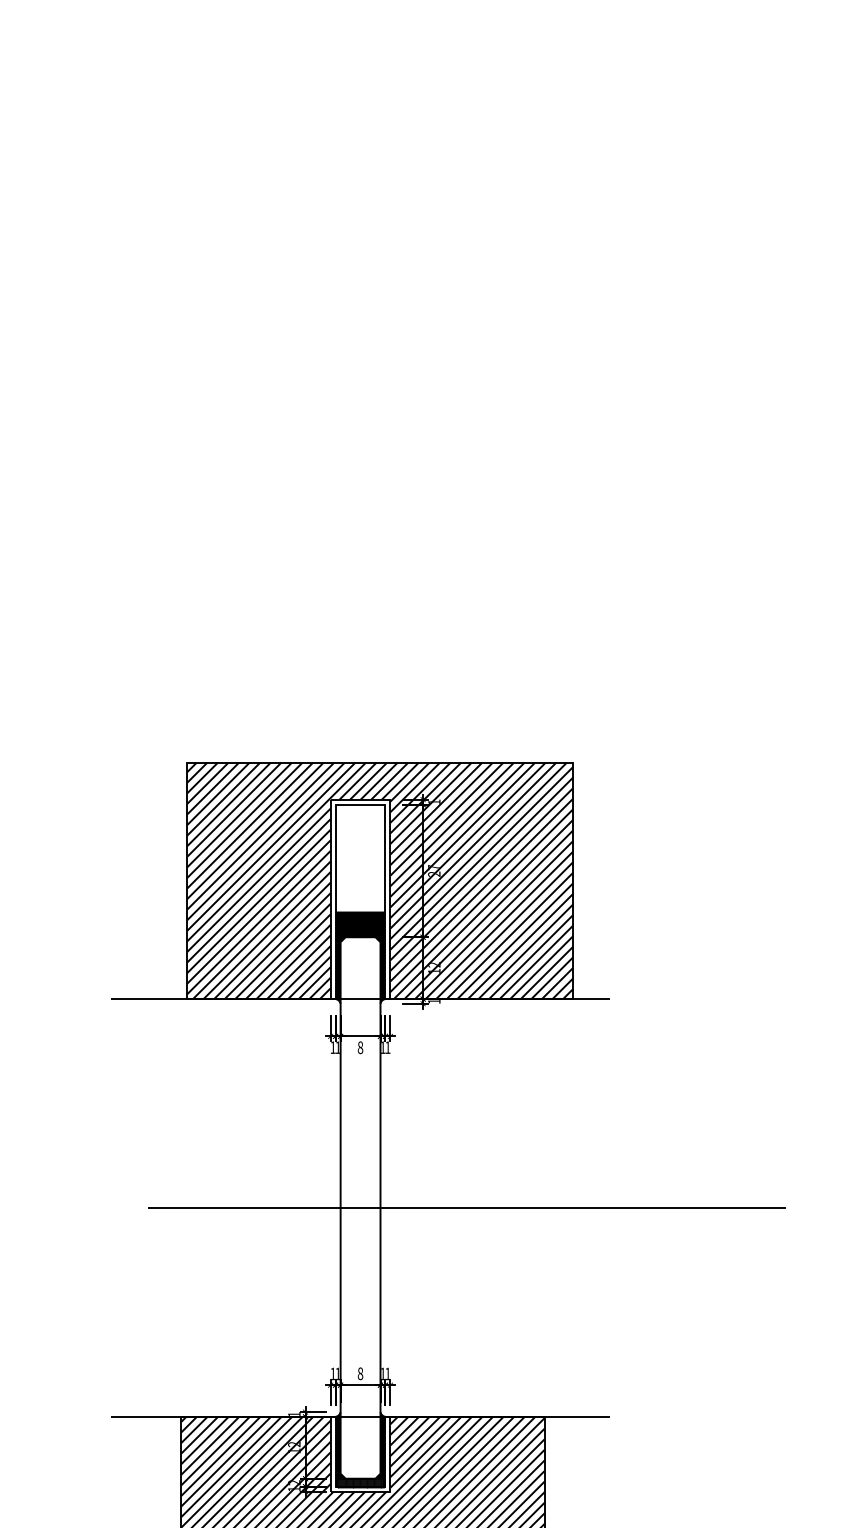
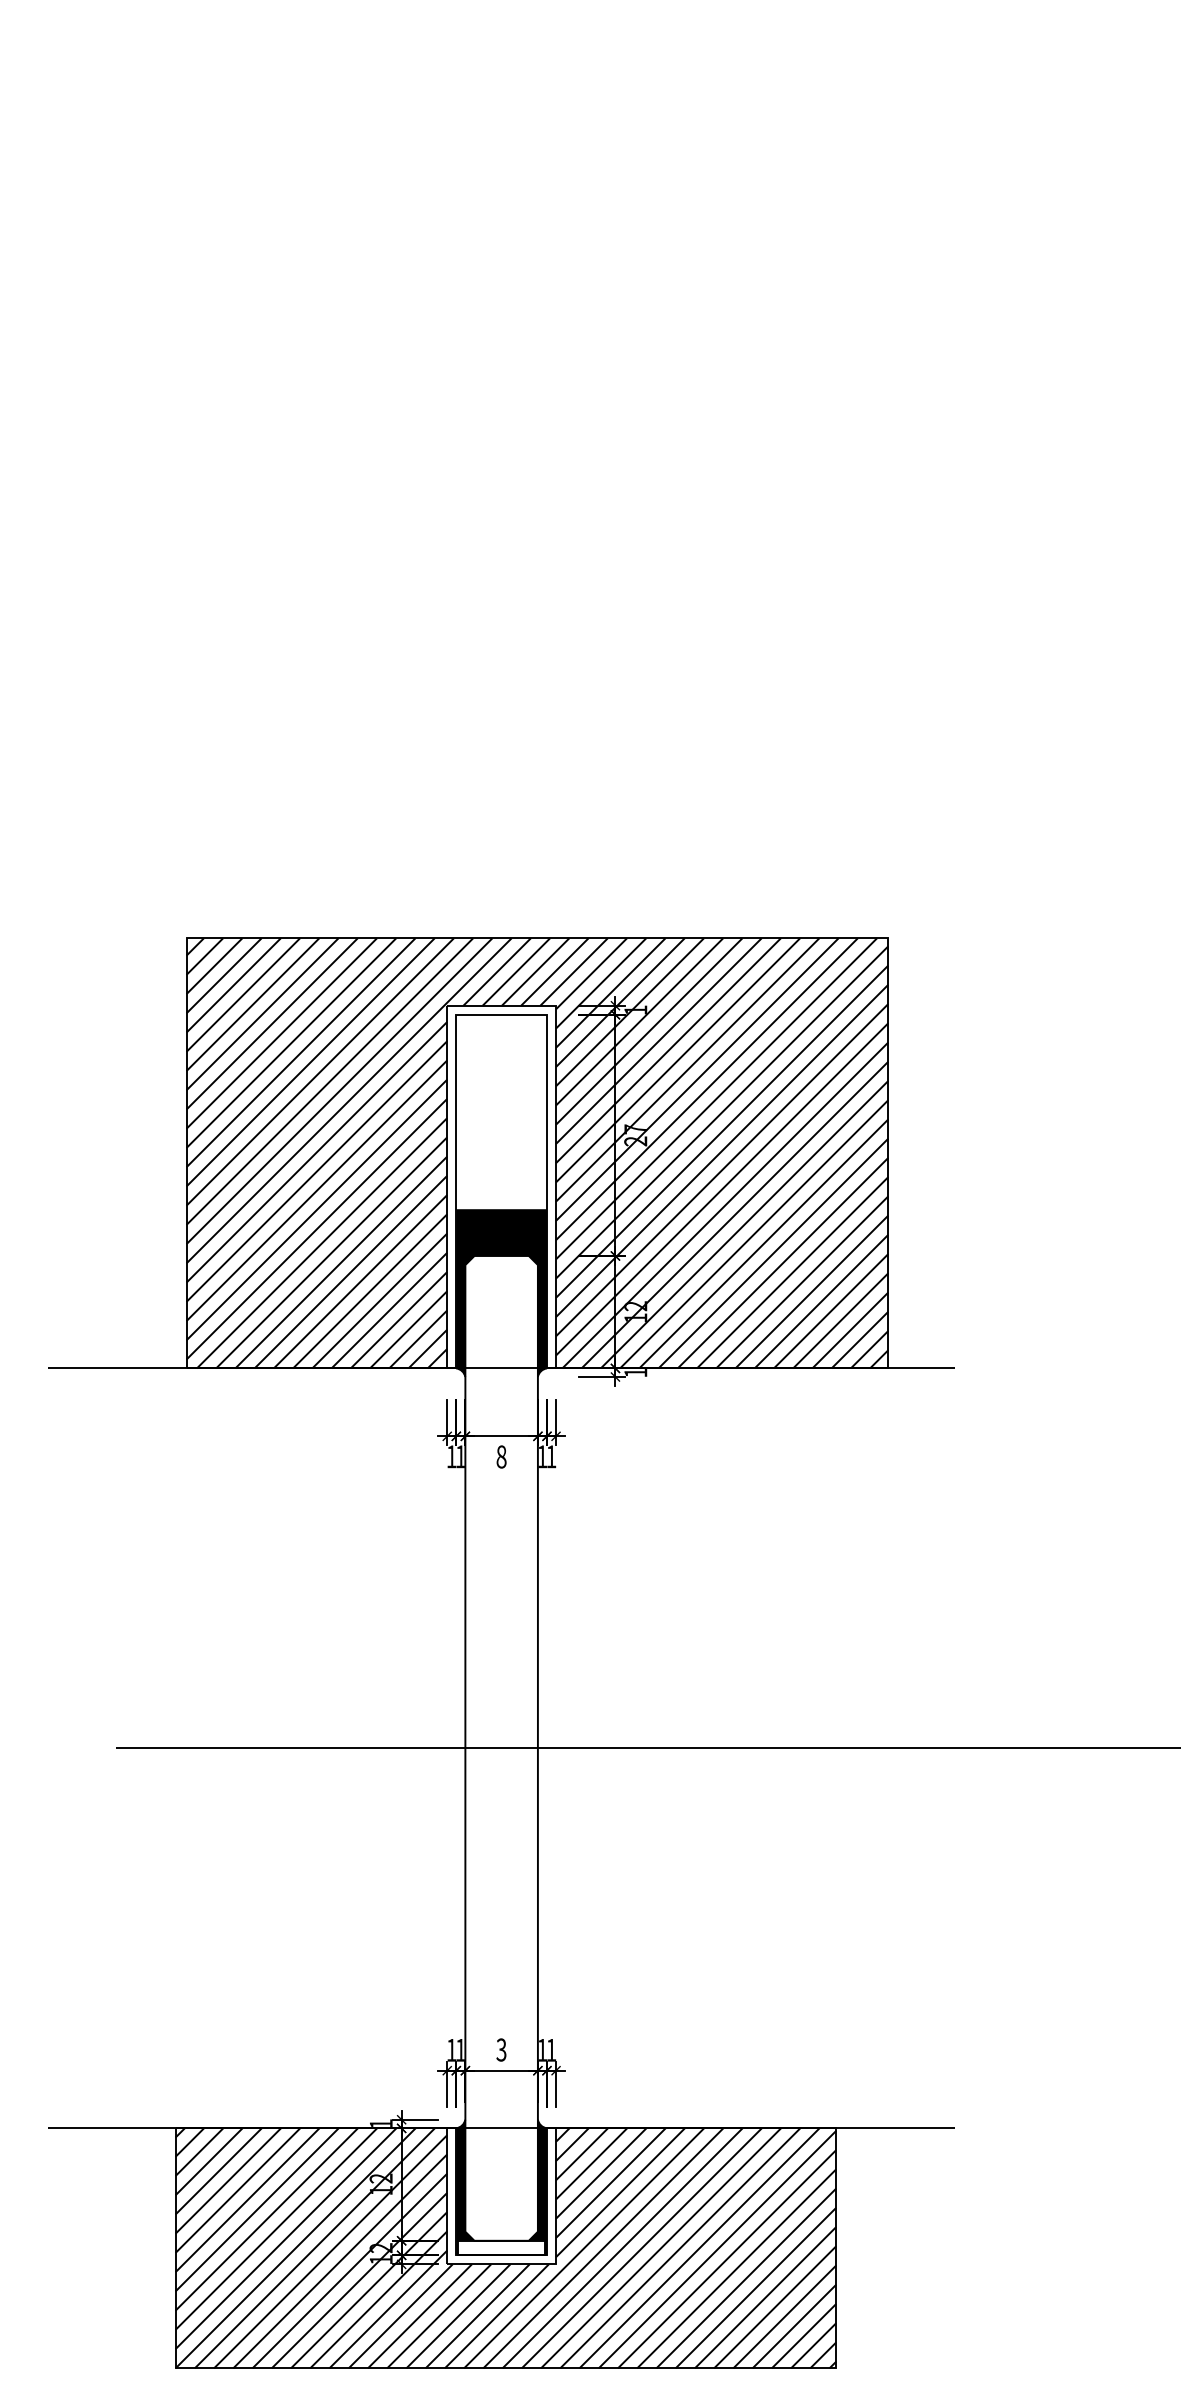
text: (360, 1373) -> (501, 2049), 8 -> 3
hatch: (360, 1482) -> (501, 2247), removed

